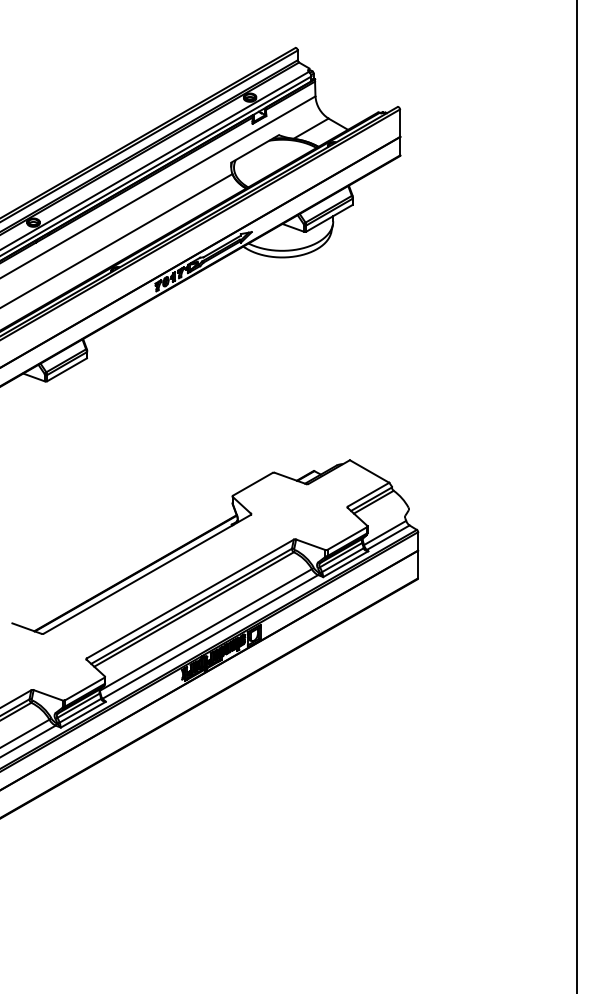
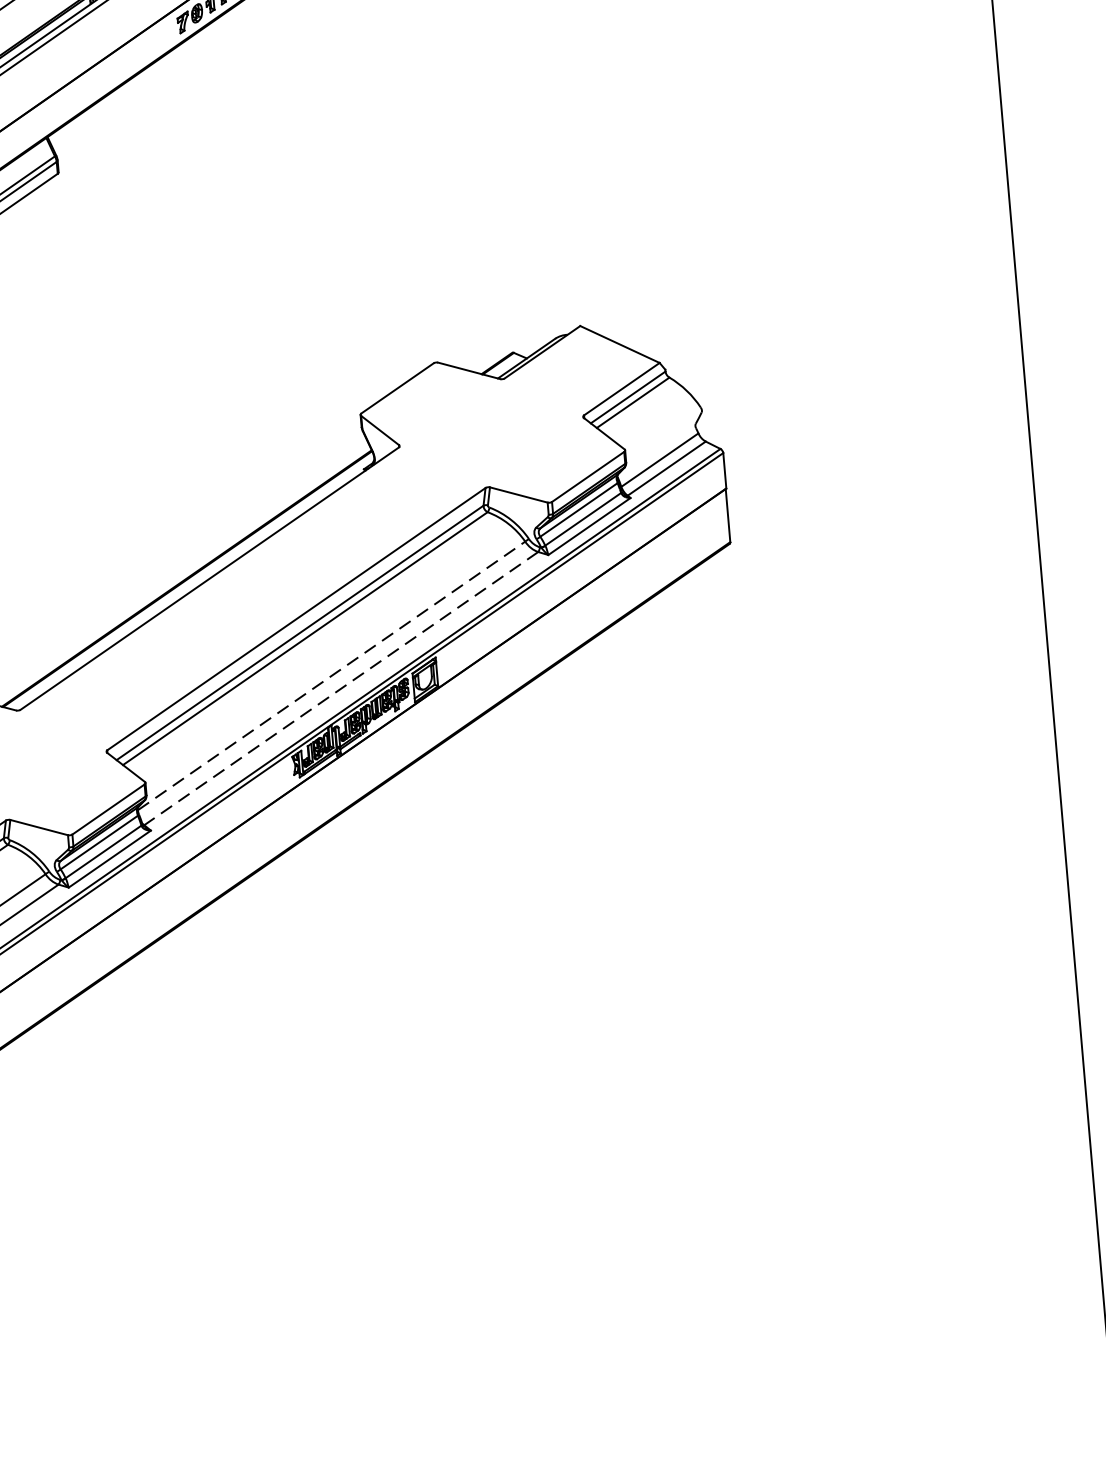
line: (206, 629) -> (332, 675), solid -> dashed
line: (209, 637) -> (339, 689), solid -> dashed

